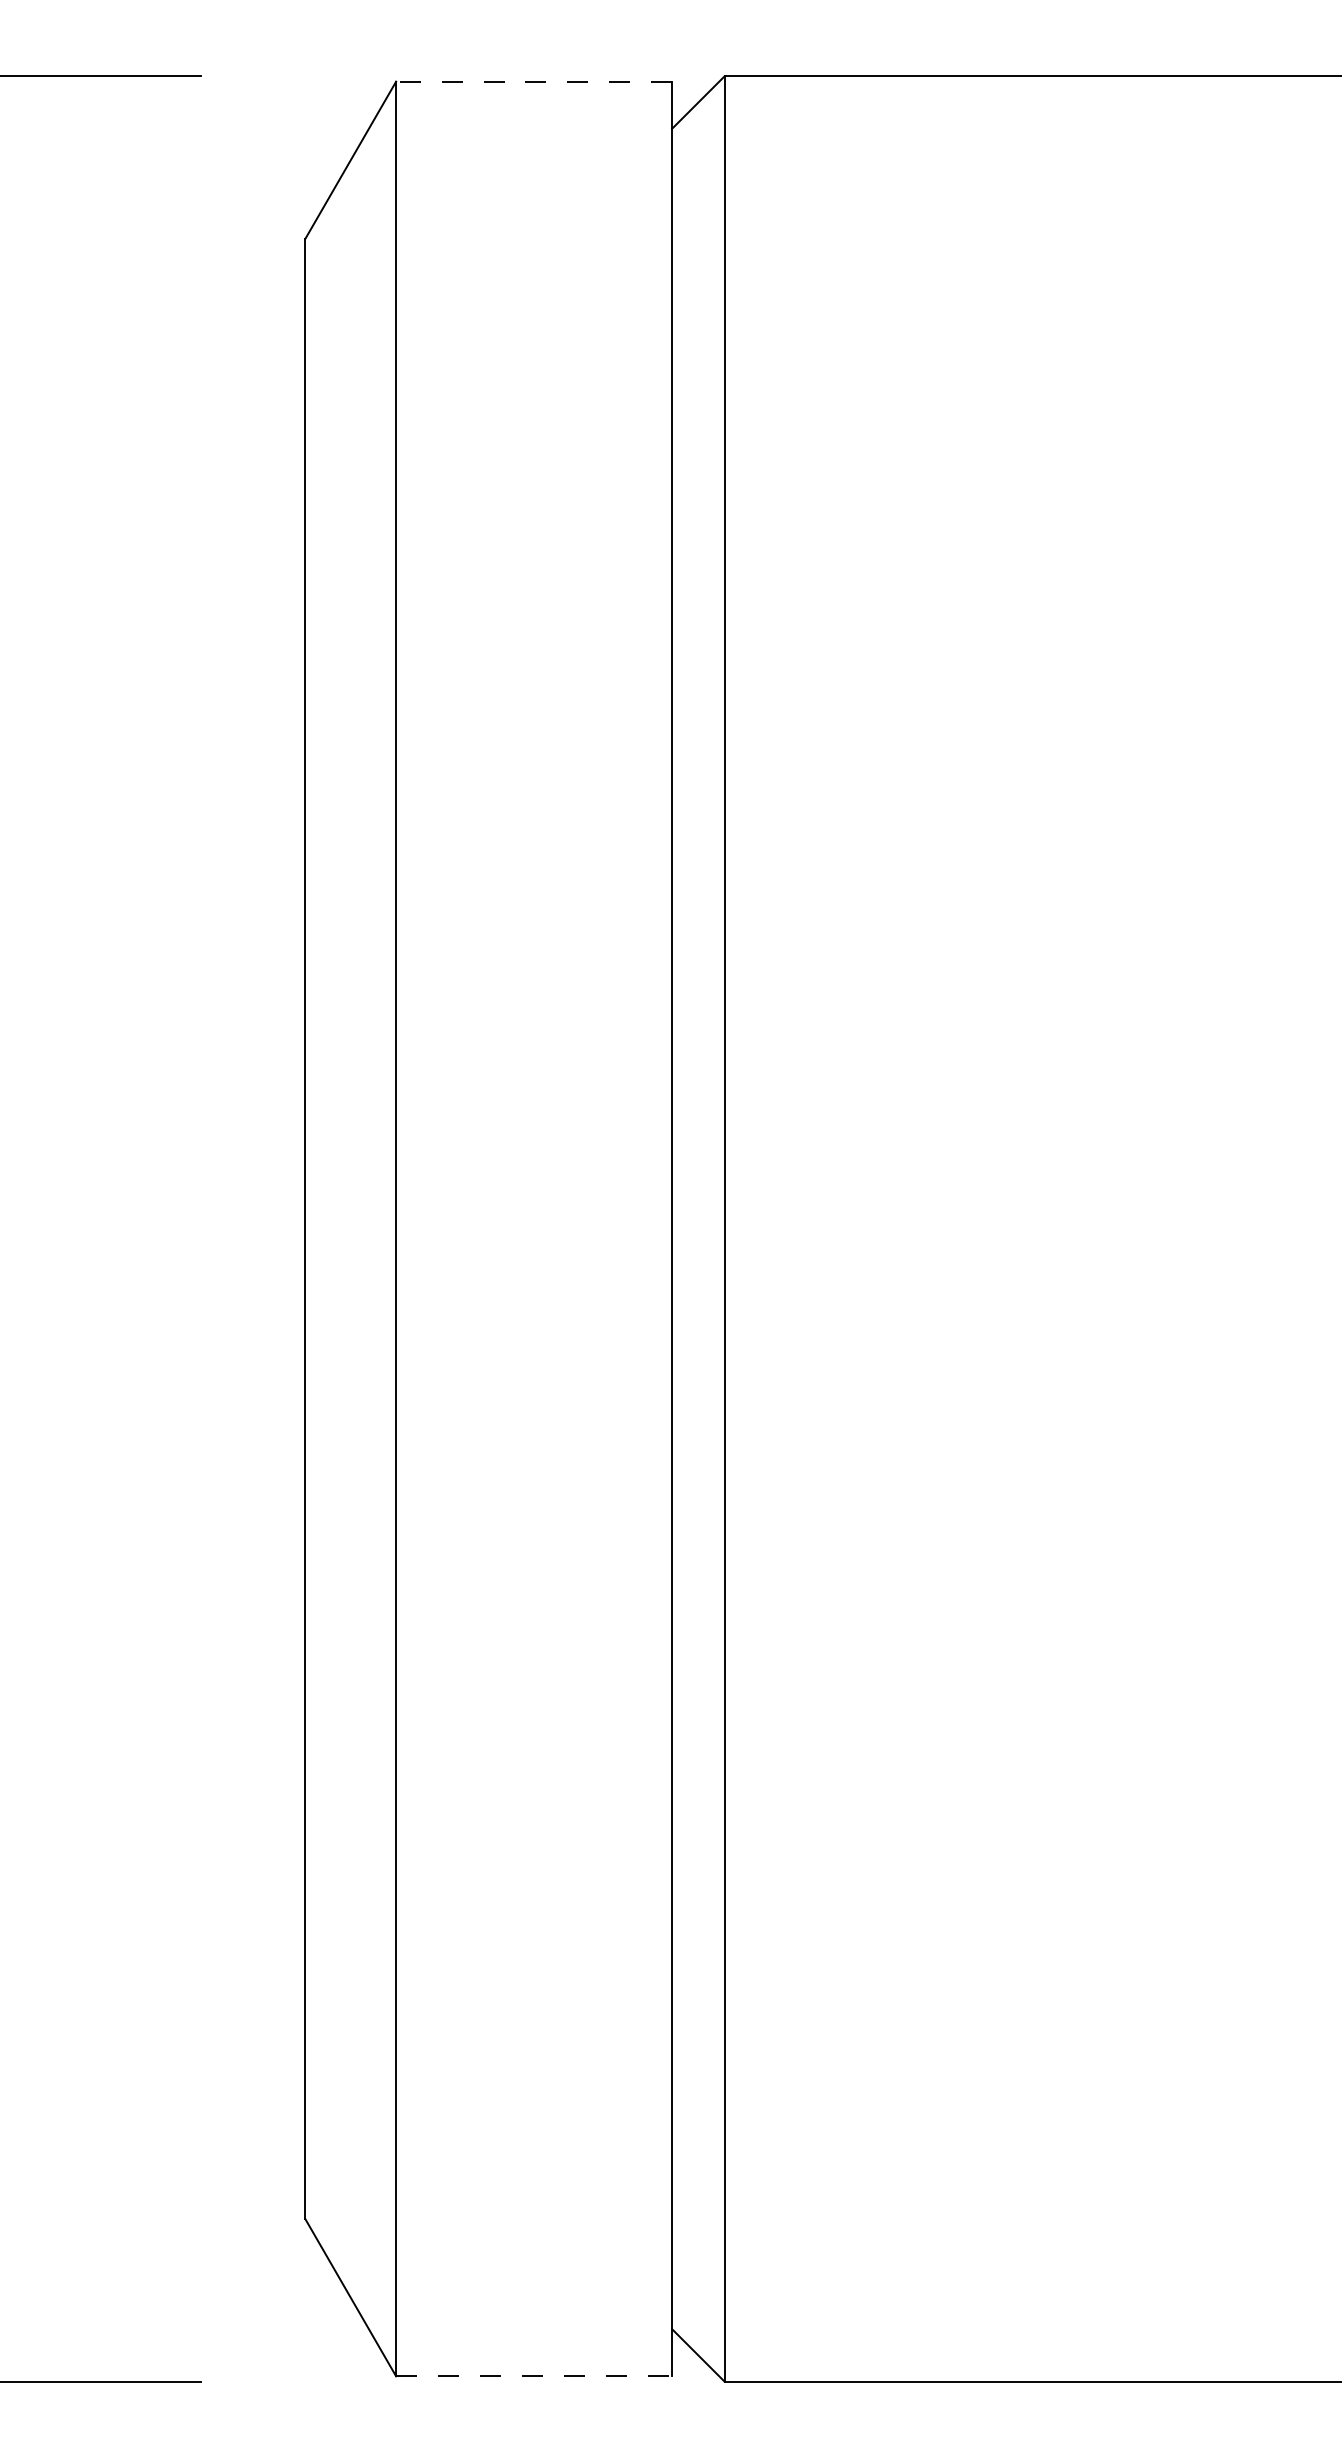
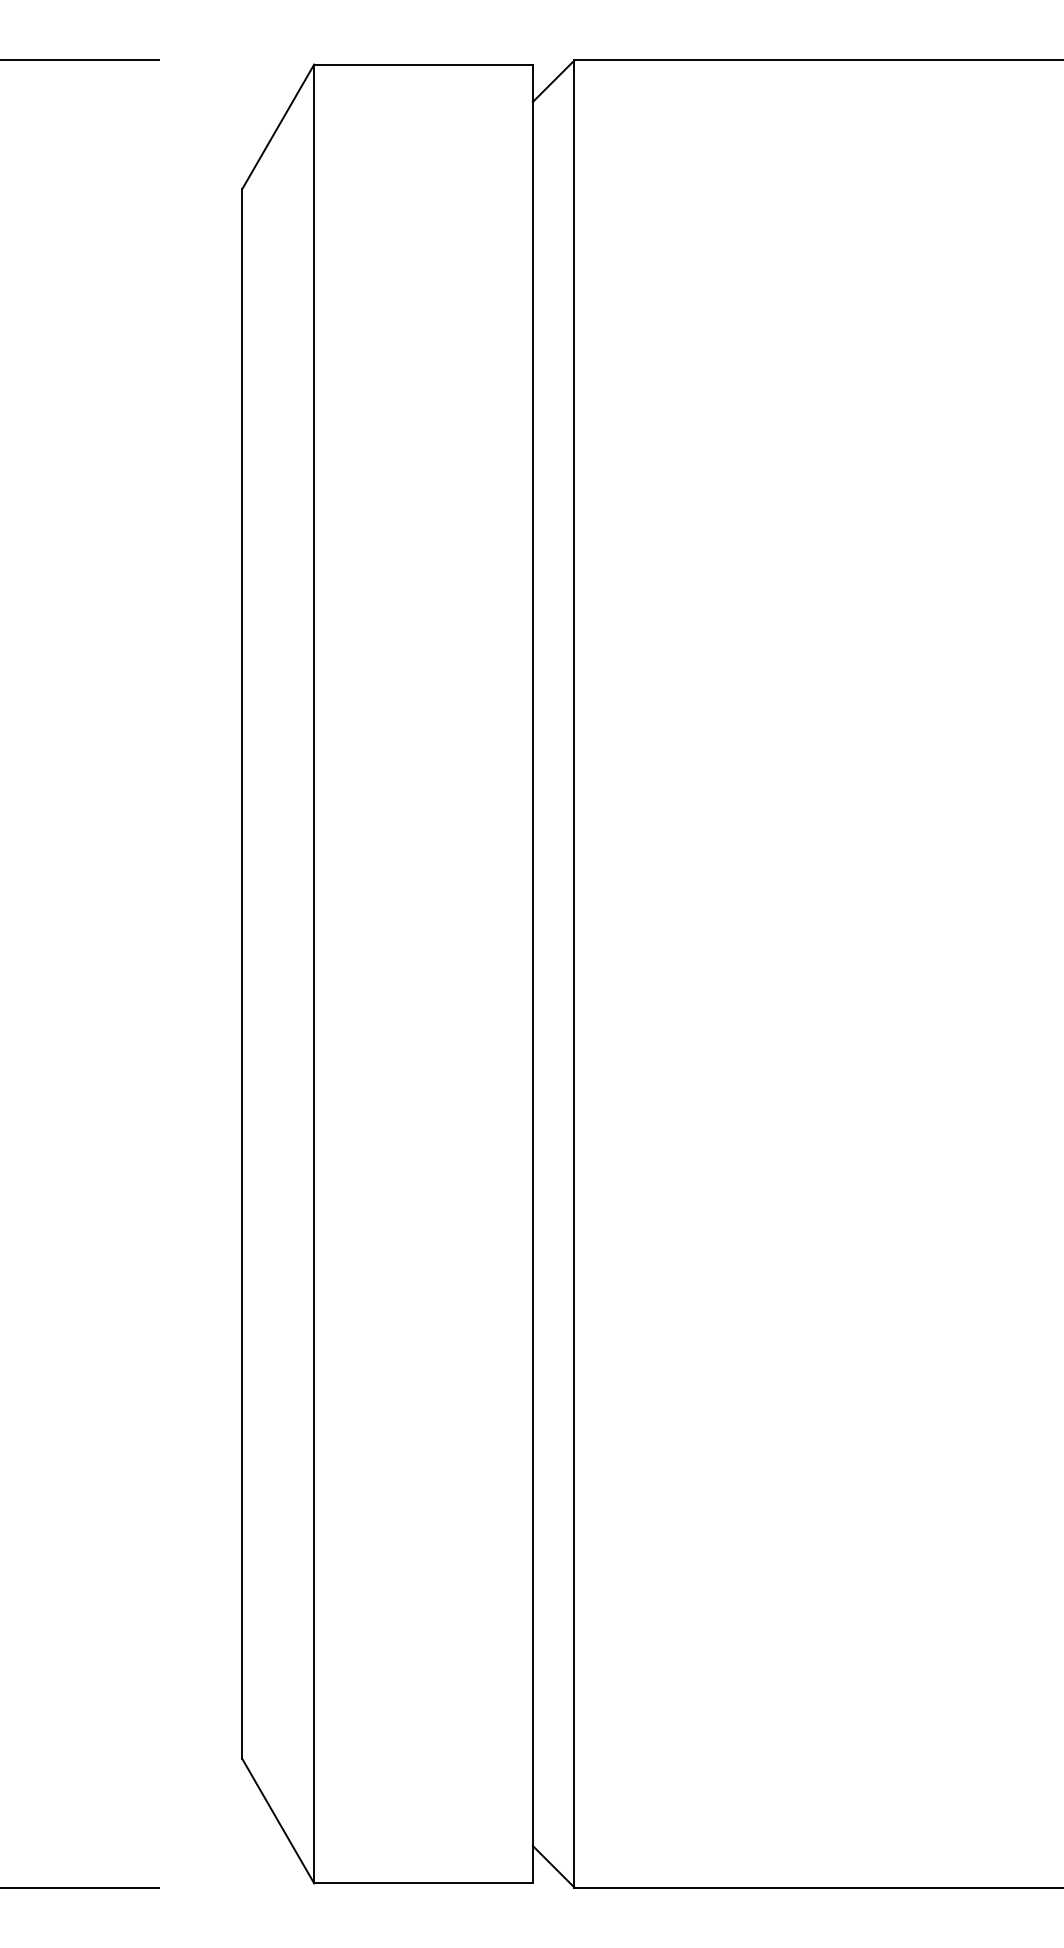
line: (534, 81) -> (423, 64), dashed -> solid
line: (535, 2376) -> (424, 1883), dashed -> solid

